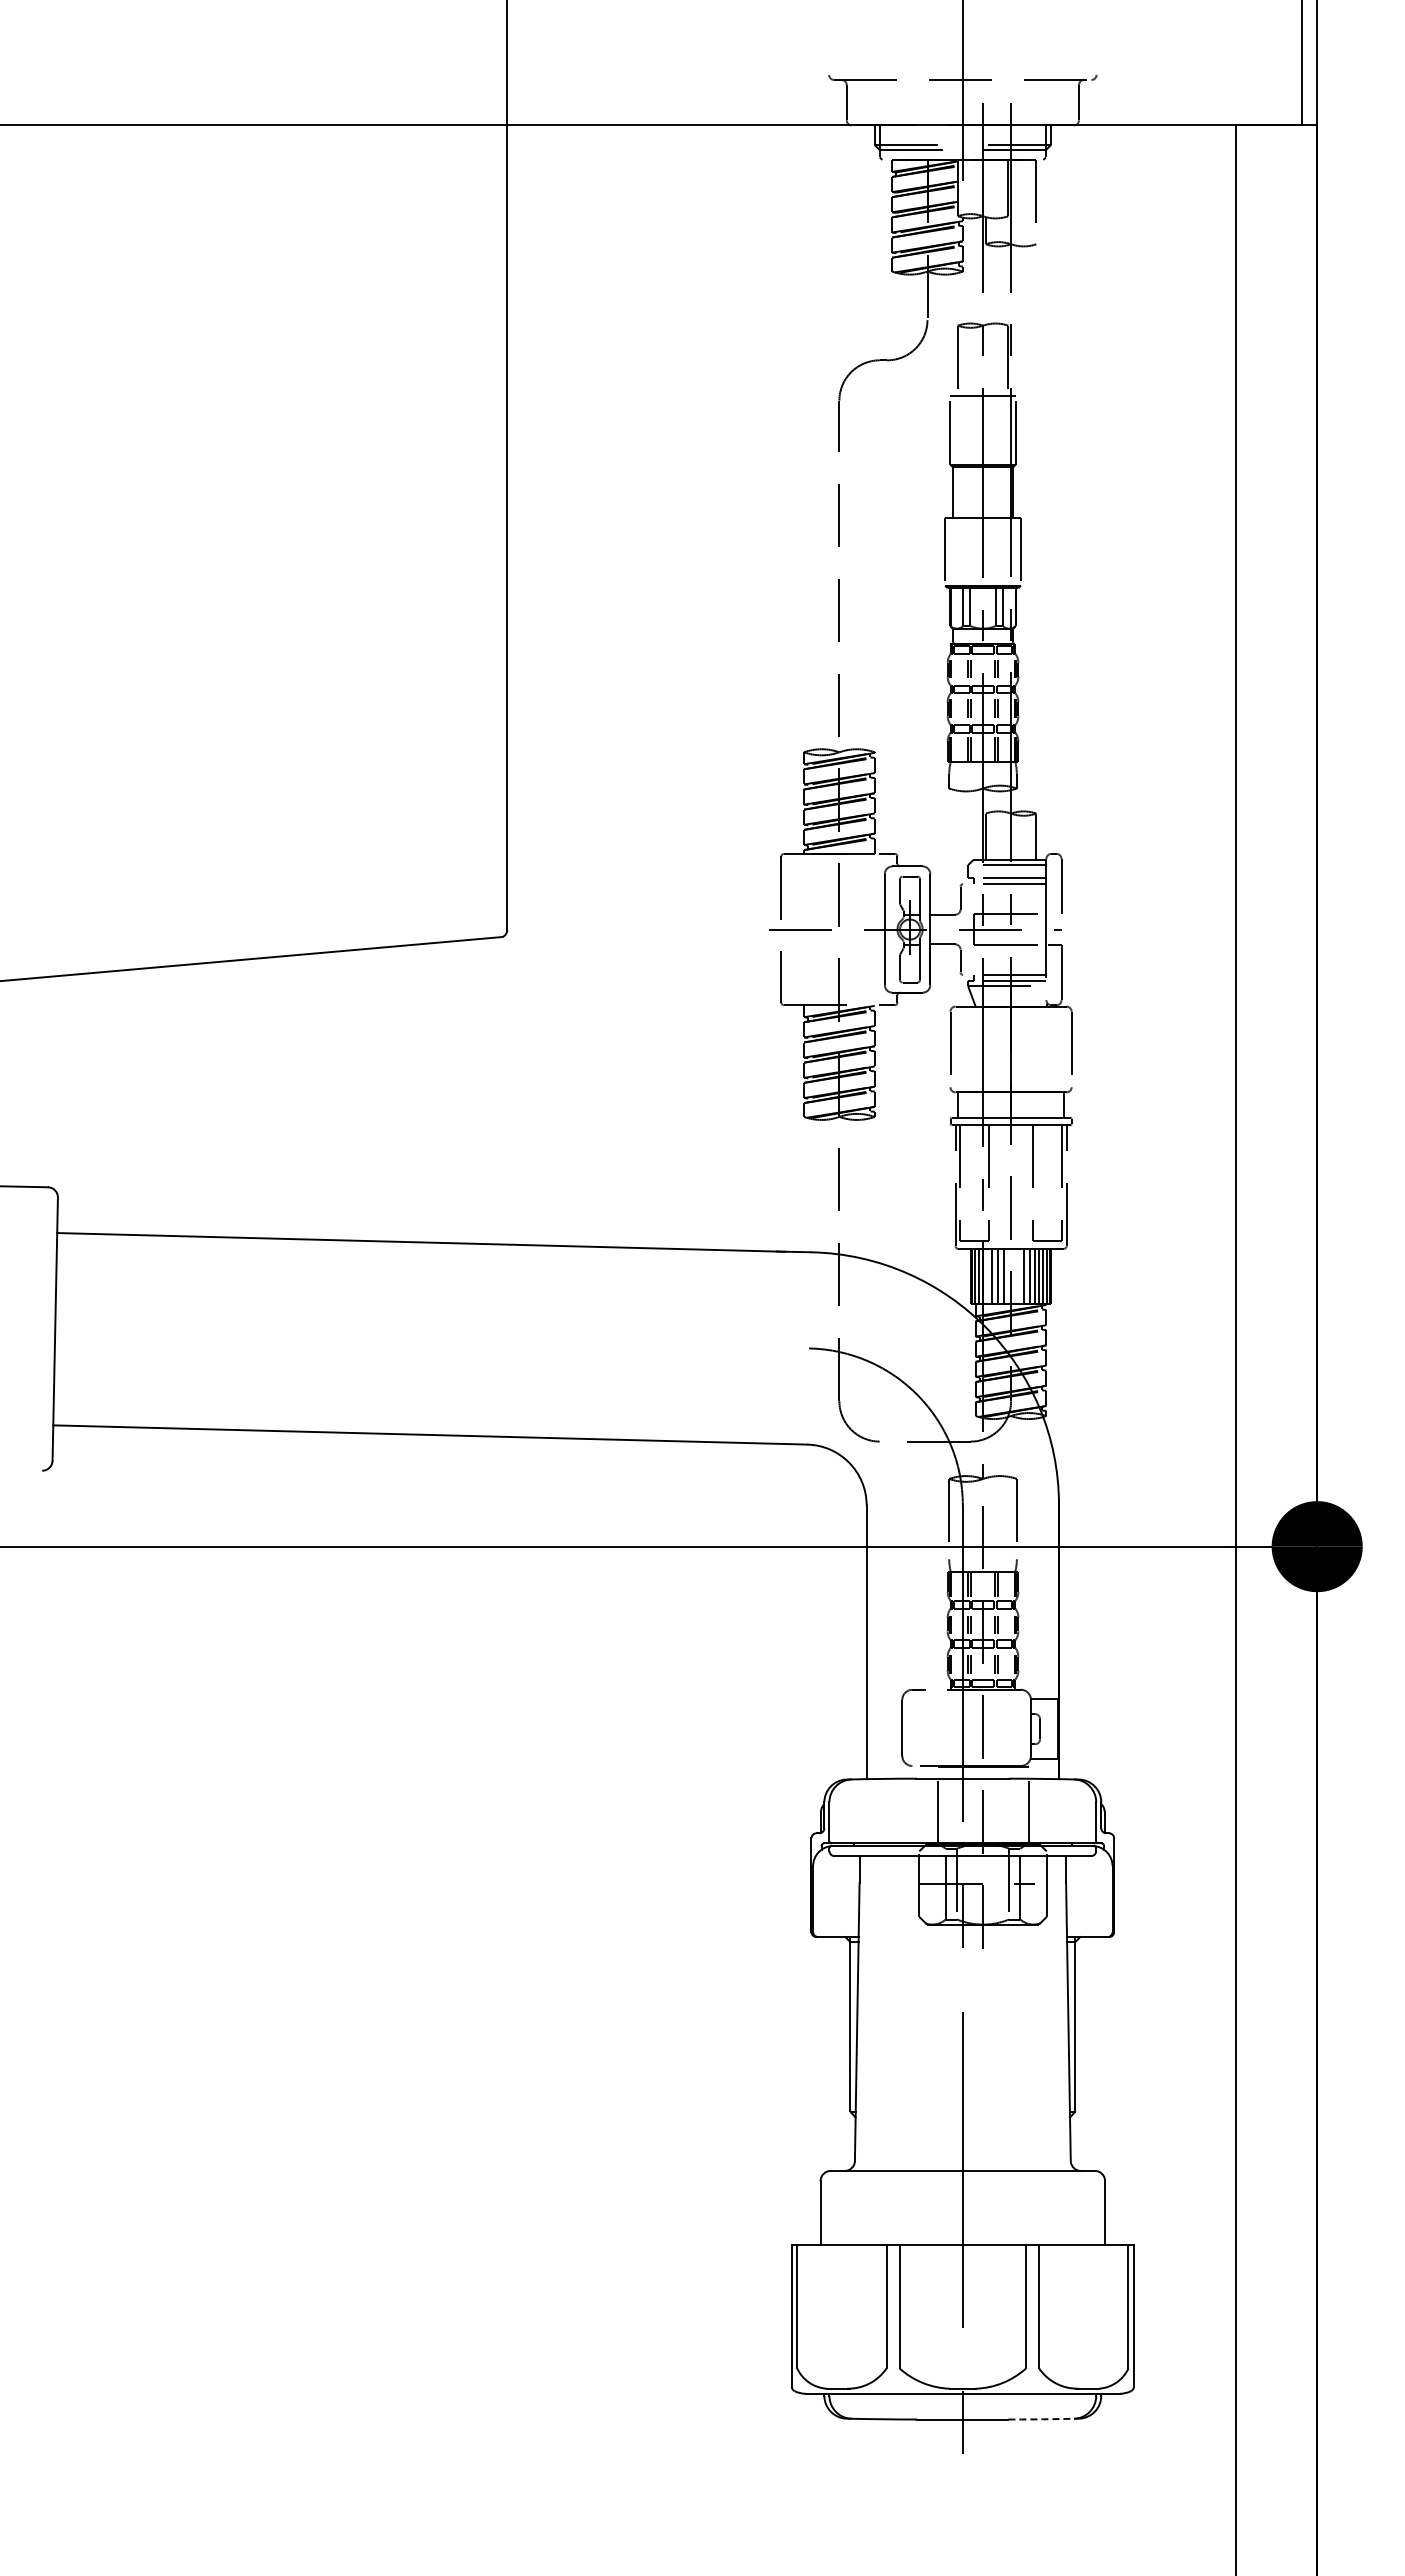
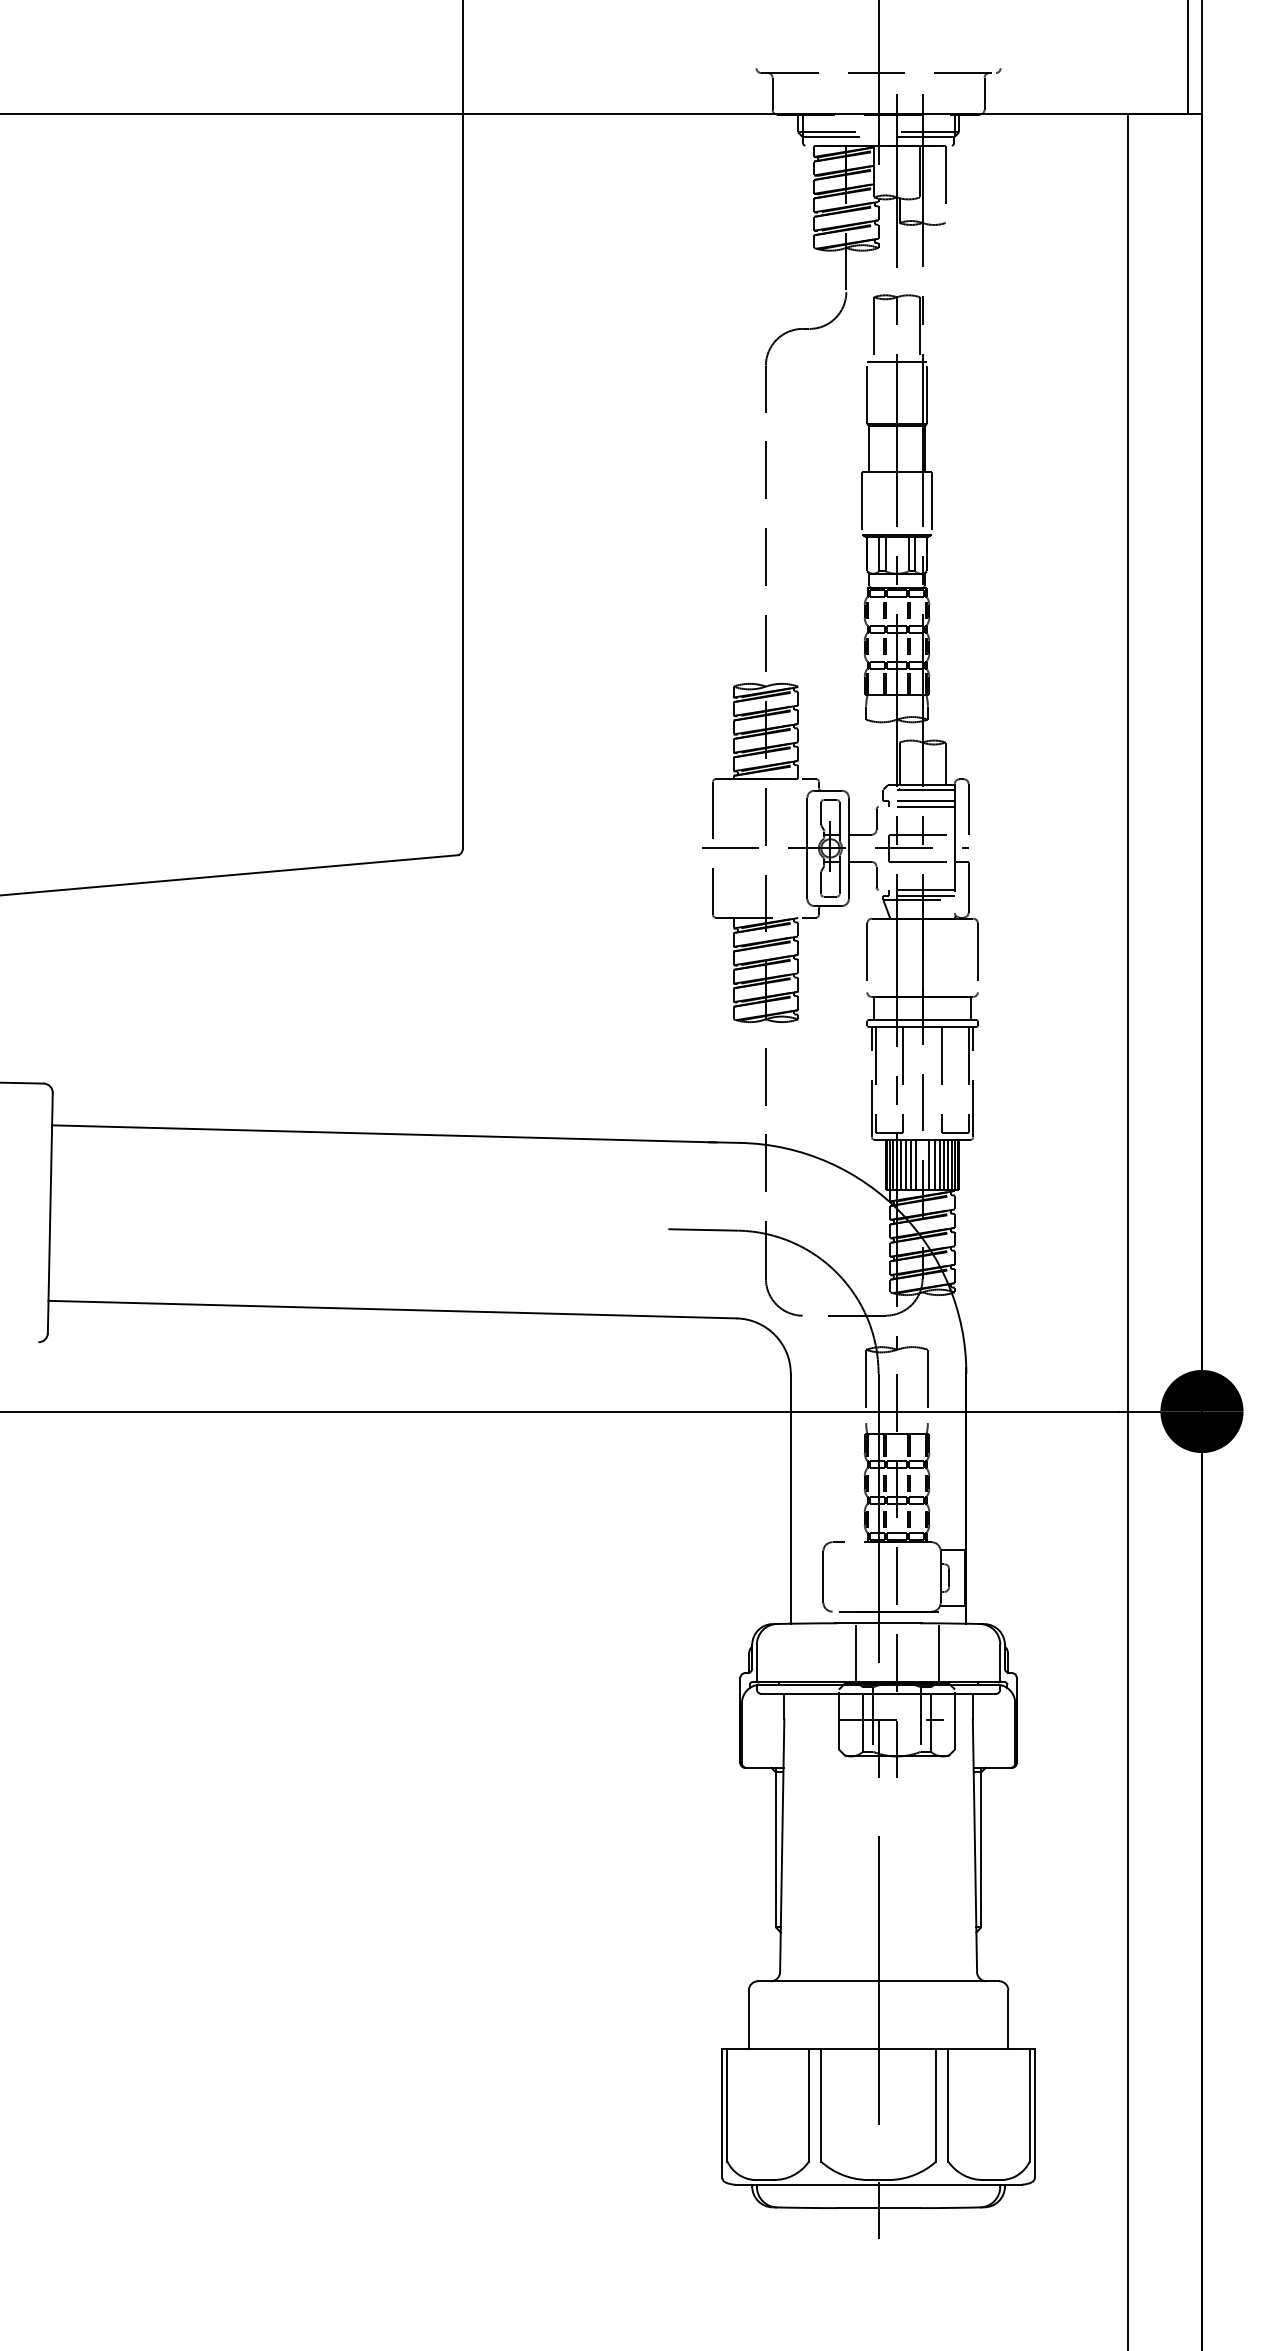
line: (987, 1276) -> (901, 1165), added
line: (1018, 1276) -> (929, 1165), added
line: (770, 1347) -> (703, 1229), added
arc: (1043, 2419) -> (952, 2208), dashed -> solid

